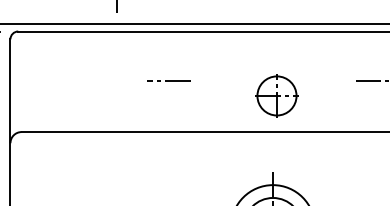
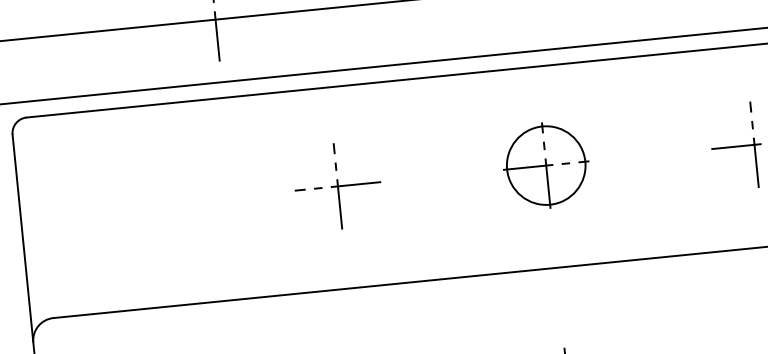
line: (168, 80) -> (337, 185), added
line: (377, 80) -> (755, 143), added
part: (276, 95) -> (545, 164), moved

